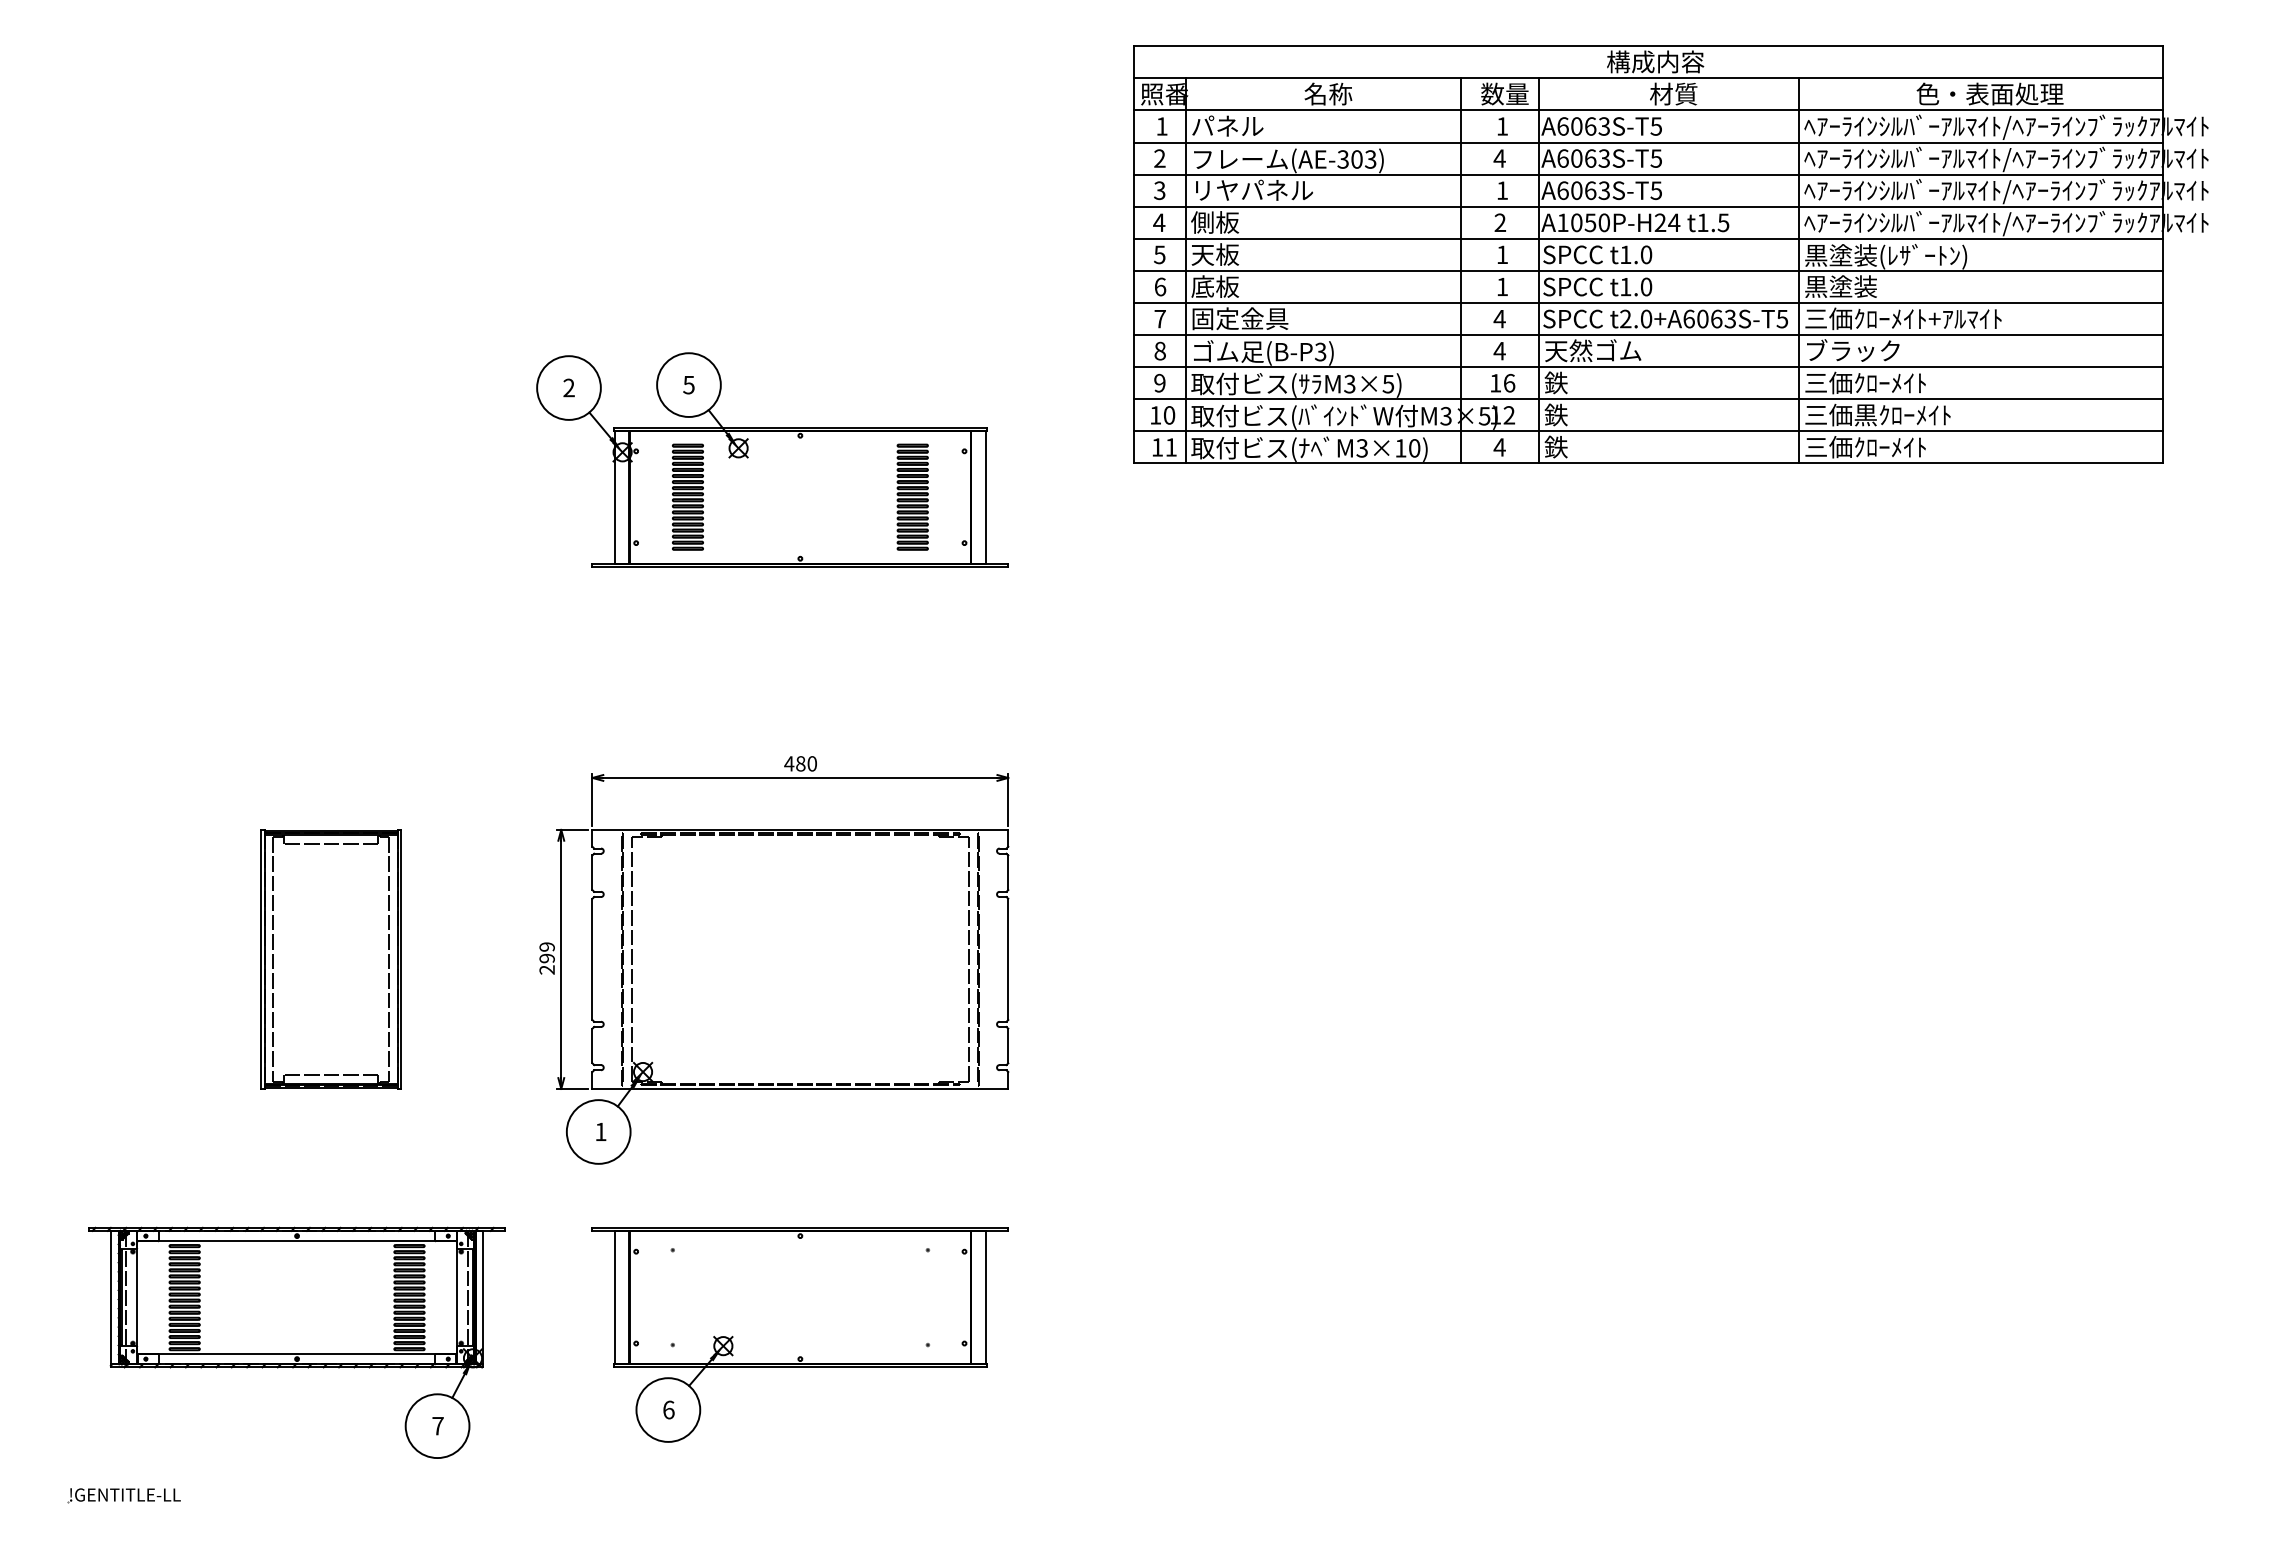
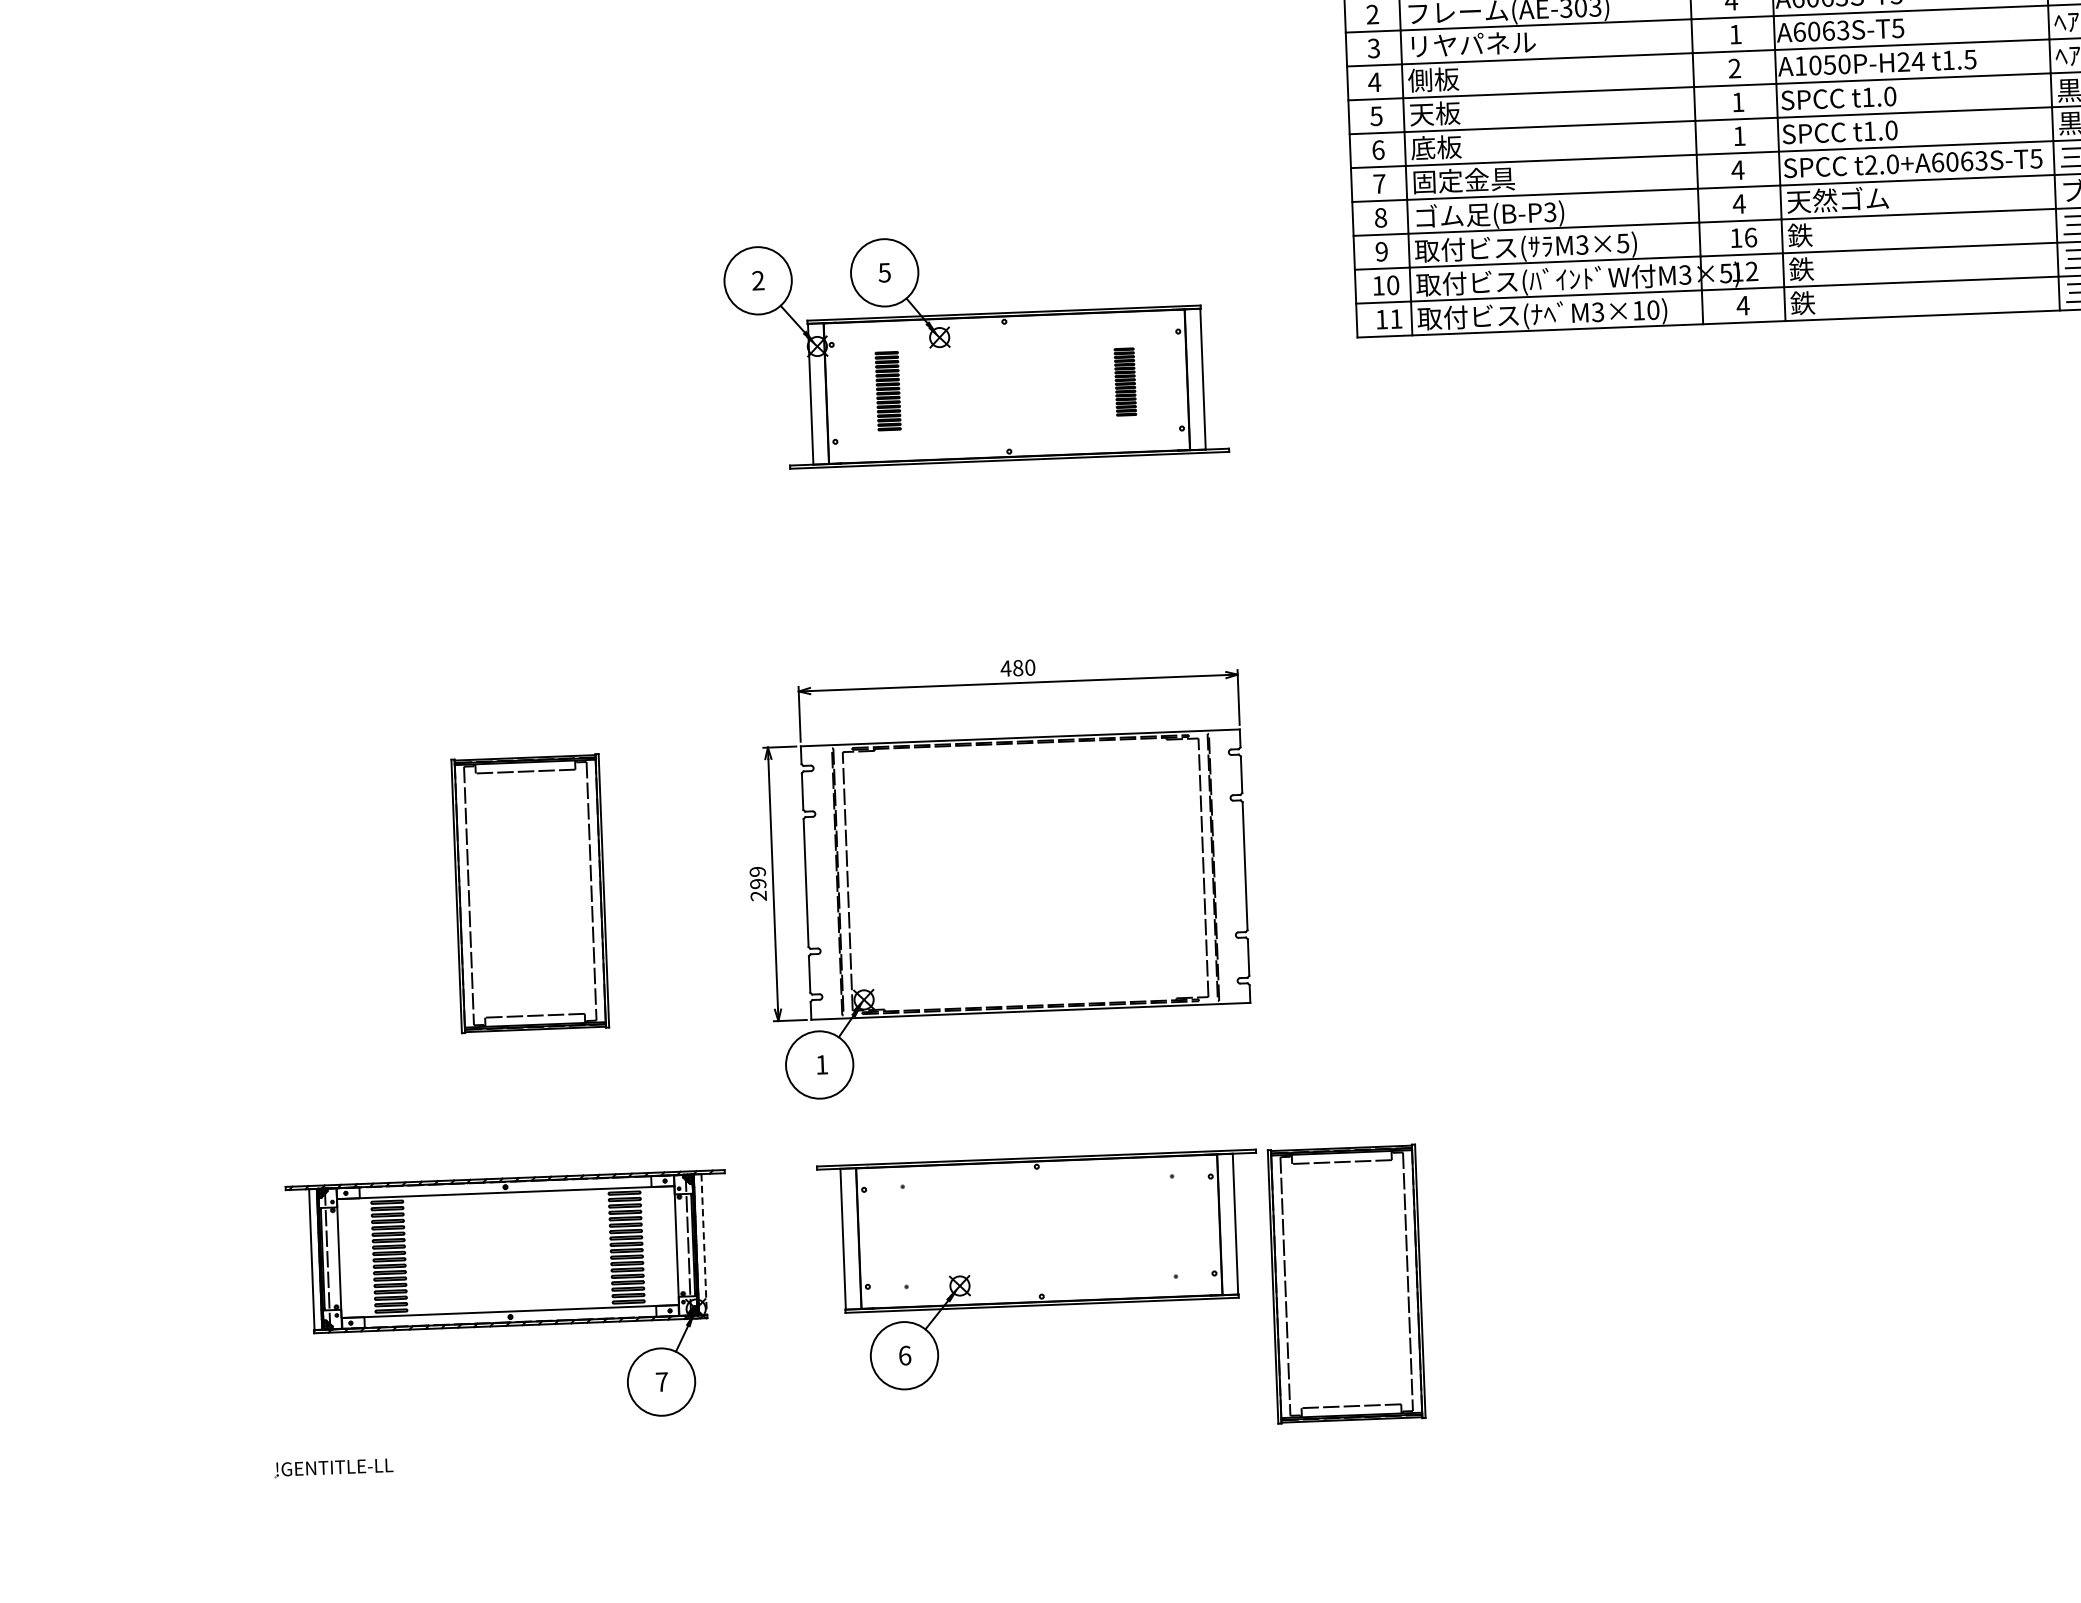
part: (687, 496) -> (887, 390), size x0.7
part: (912, 496) -> (1125, 381), size x0.6
line: (482, 1297) -> (703, 1244), solid -> dashed
part: (1088, 1358) -> (1345, 1284), added

